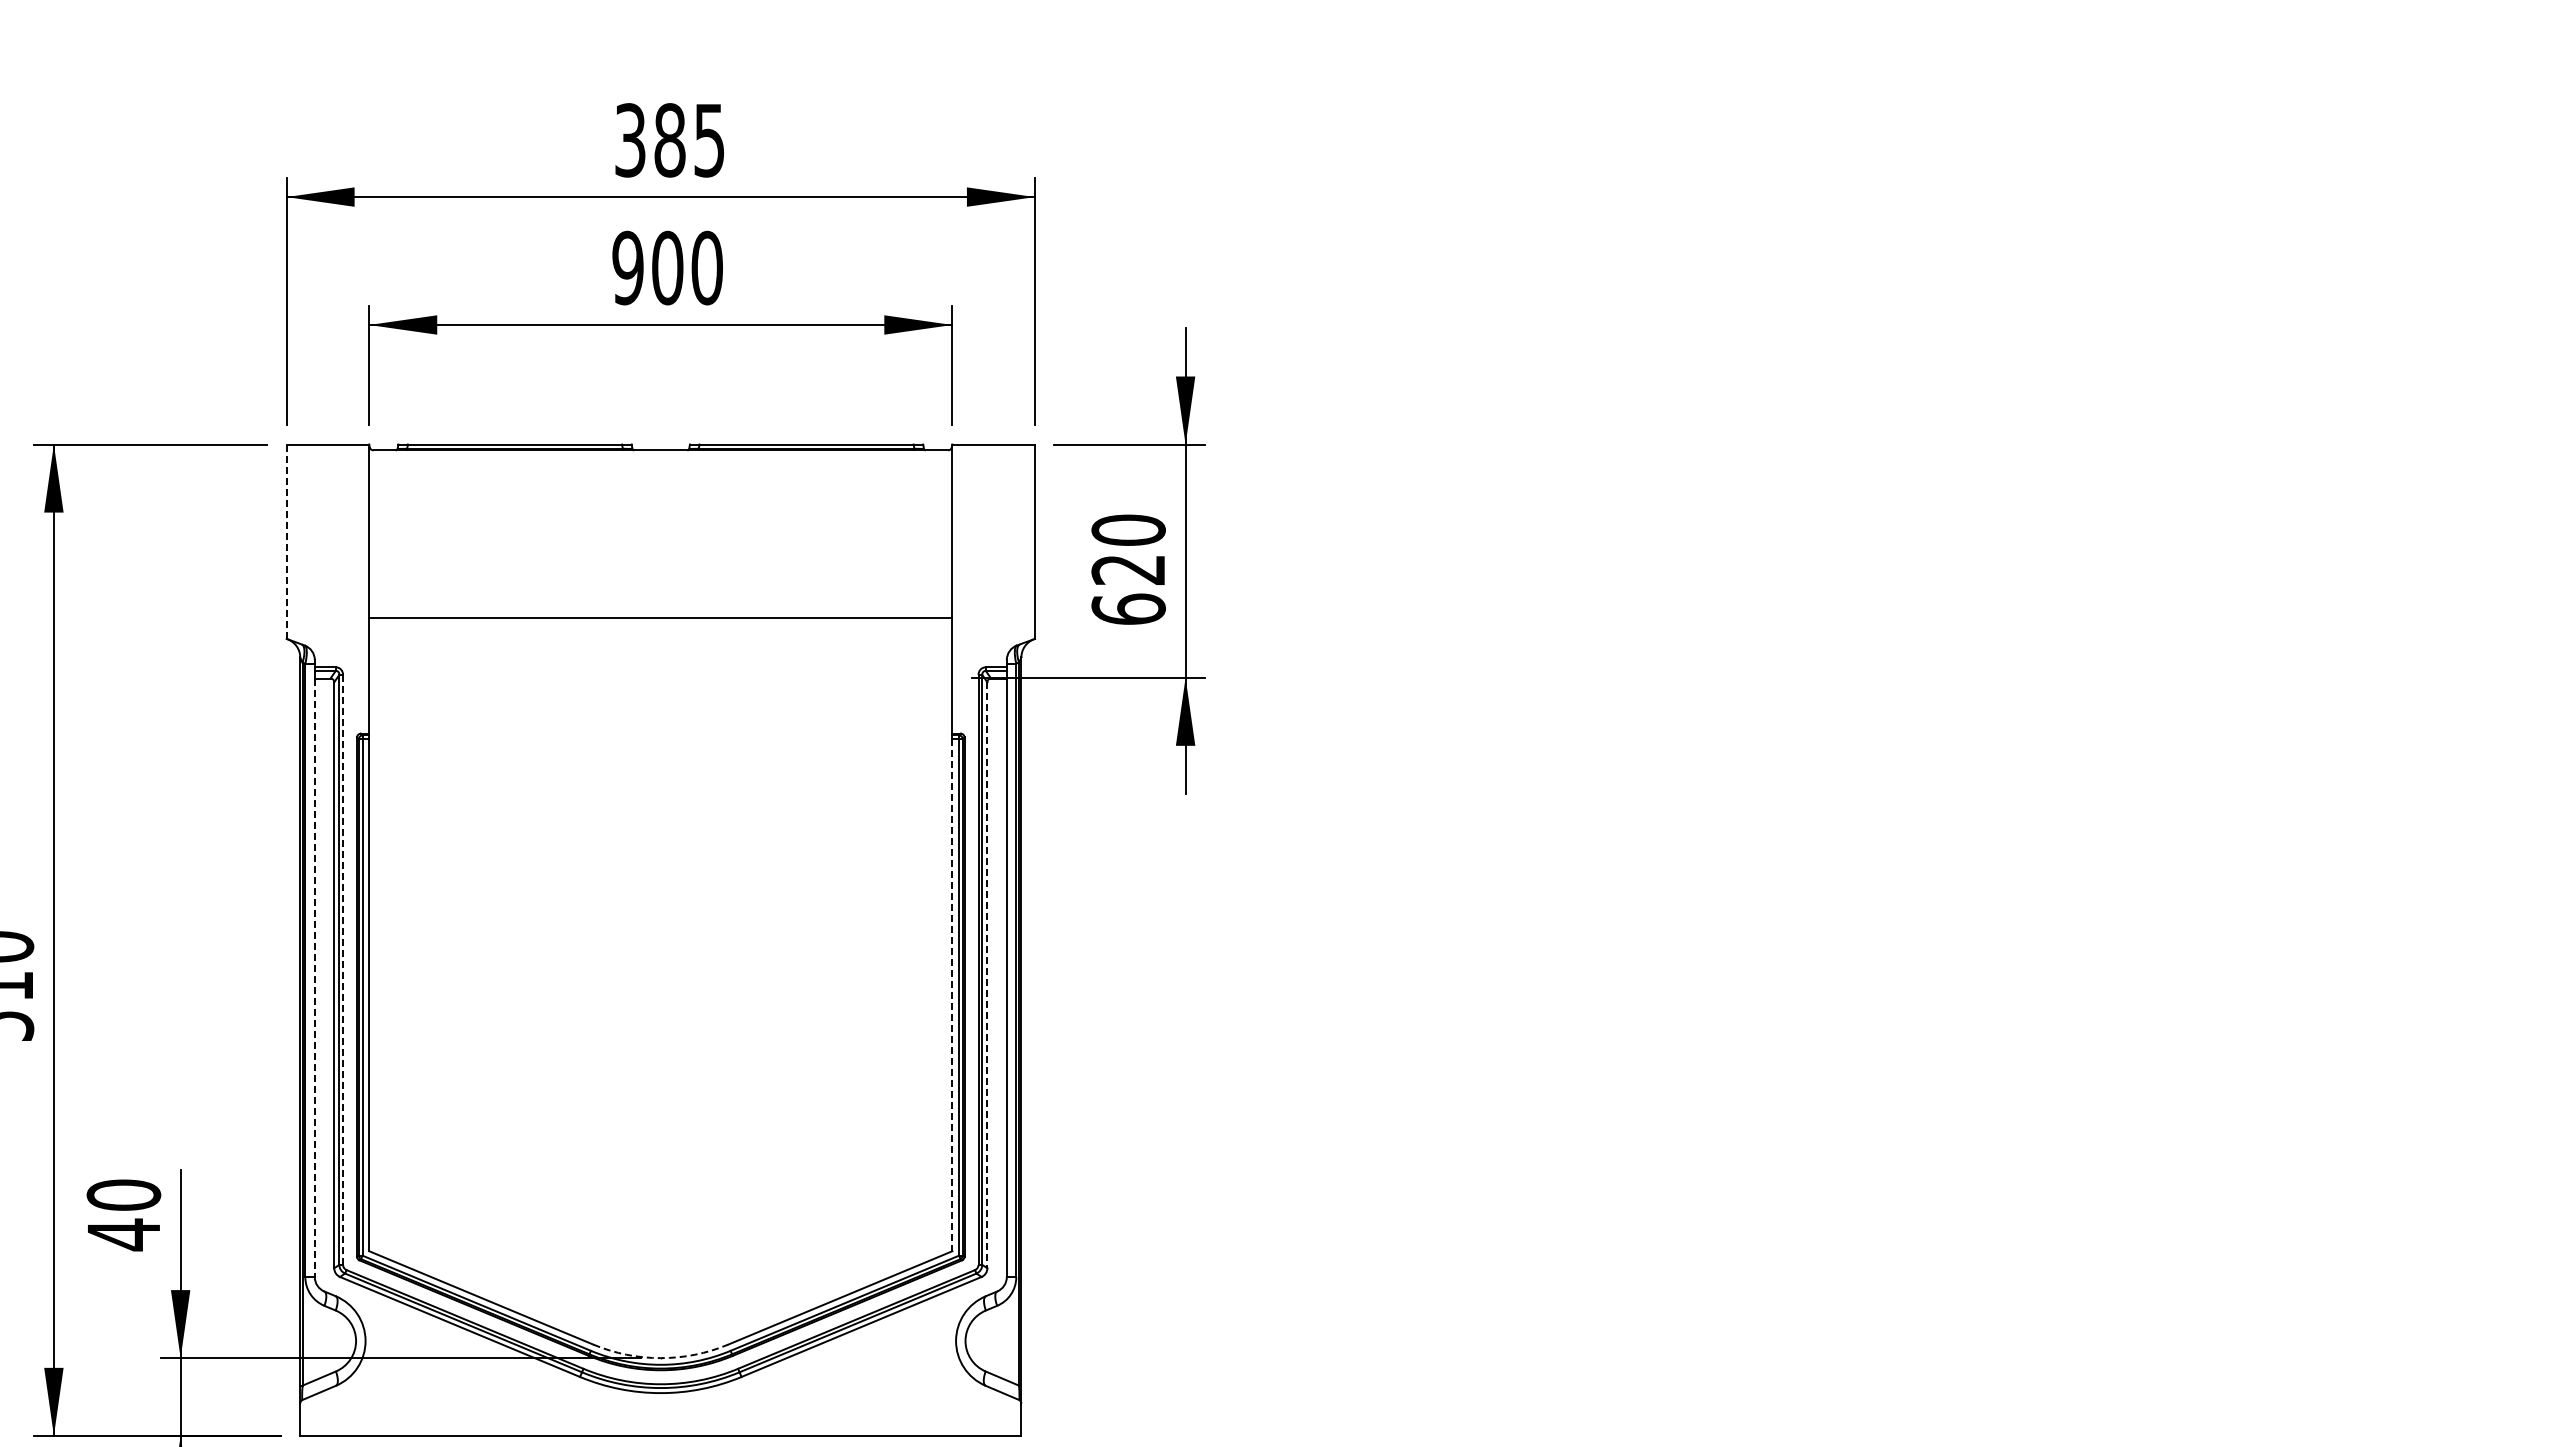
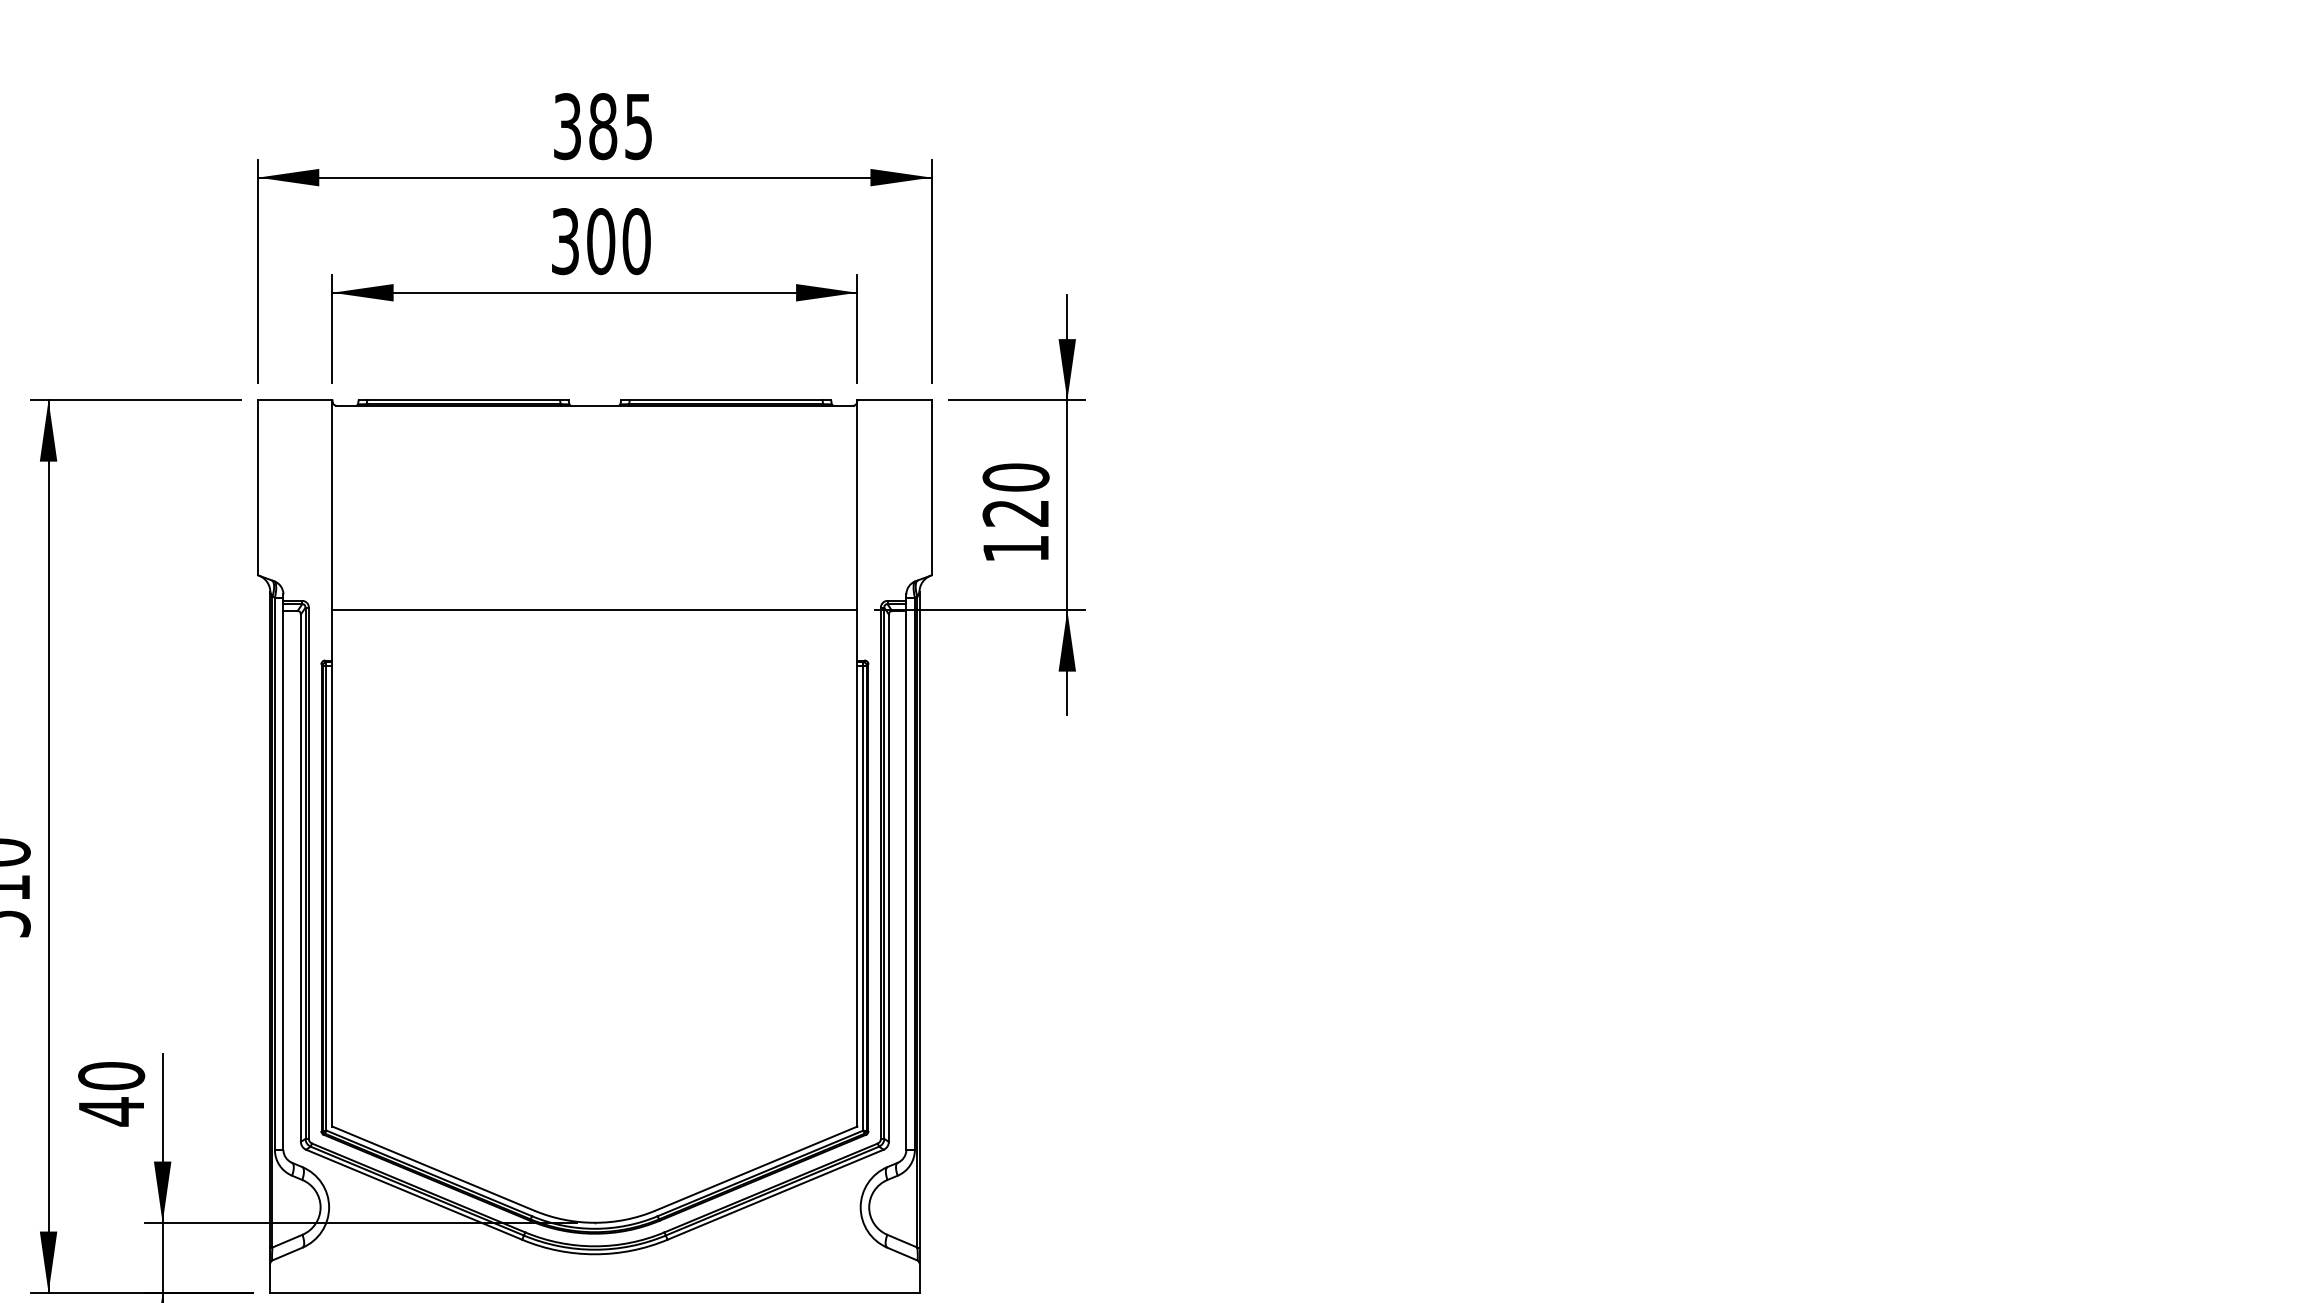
text: (627, 268) -> (564, 241), 900 -> 300
line: (286, 541) -> (257, 487), dashed -> solid
text: (1128, 608) -> (1015, 547), 620 -> 120
line: (660, 617) -> (594, 610), moved
line: (343, 969) -> (309, 872), dashed -> solid
line: (987, 975) -> (888, 878), dashed -> solid
line: (314, 978) -> (283, 881), dashed -> solid
line: (952, 995) -> (857, 896), dashed -> solid
arc: (660, 1358) -> (594, 1223), dashed -> solid

